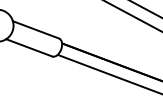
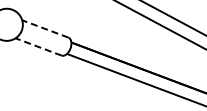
line: (36, 29) -> (45, 28), solid -> dashed
line: (29, 47) -> (38, 46), solid -> dashed

